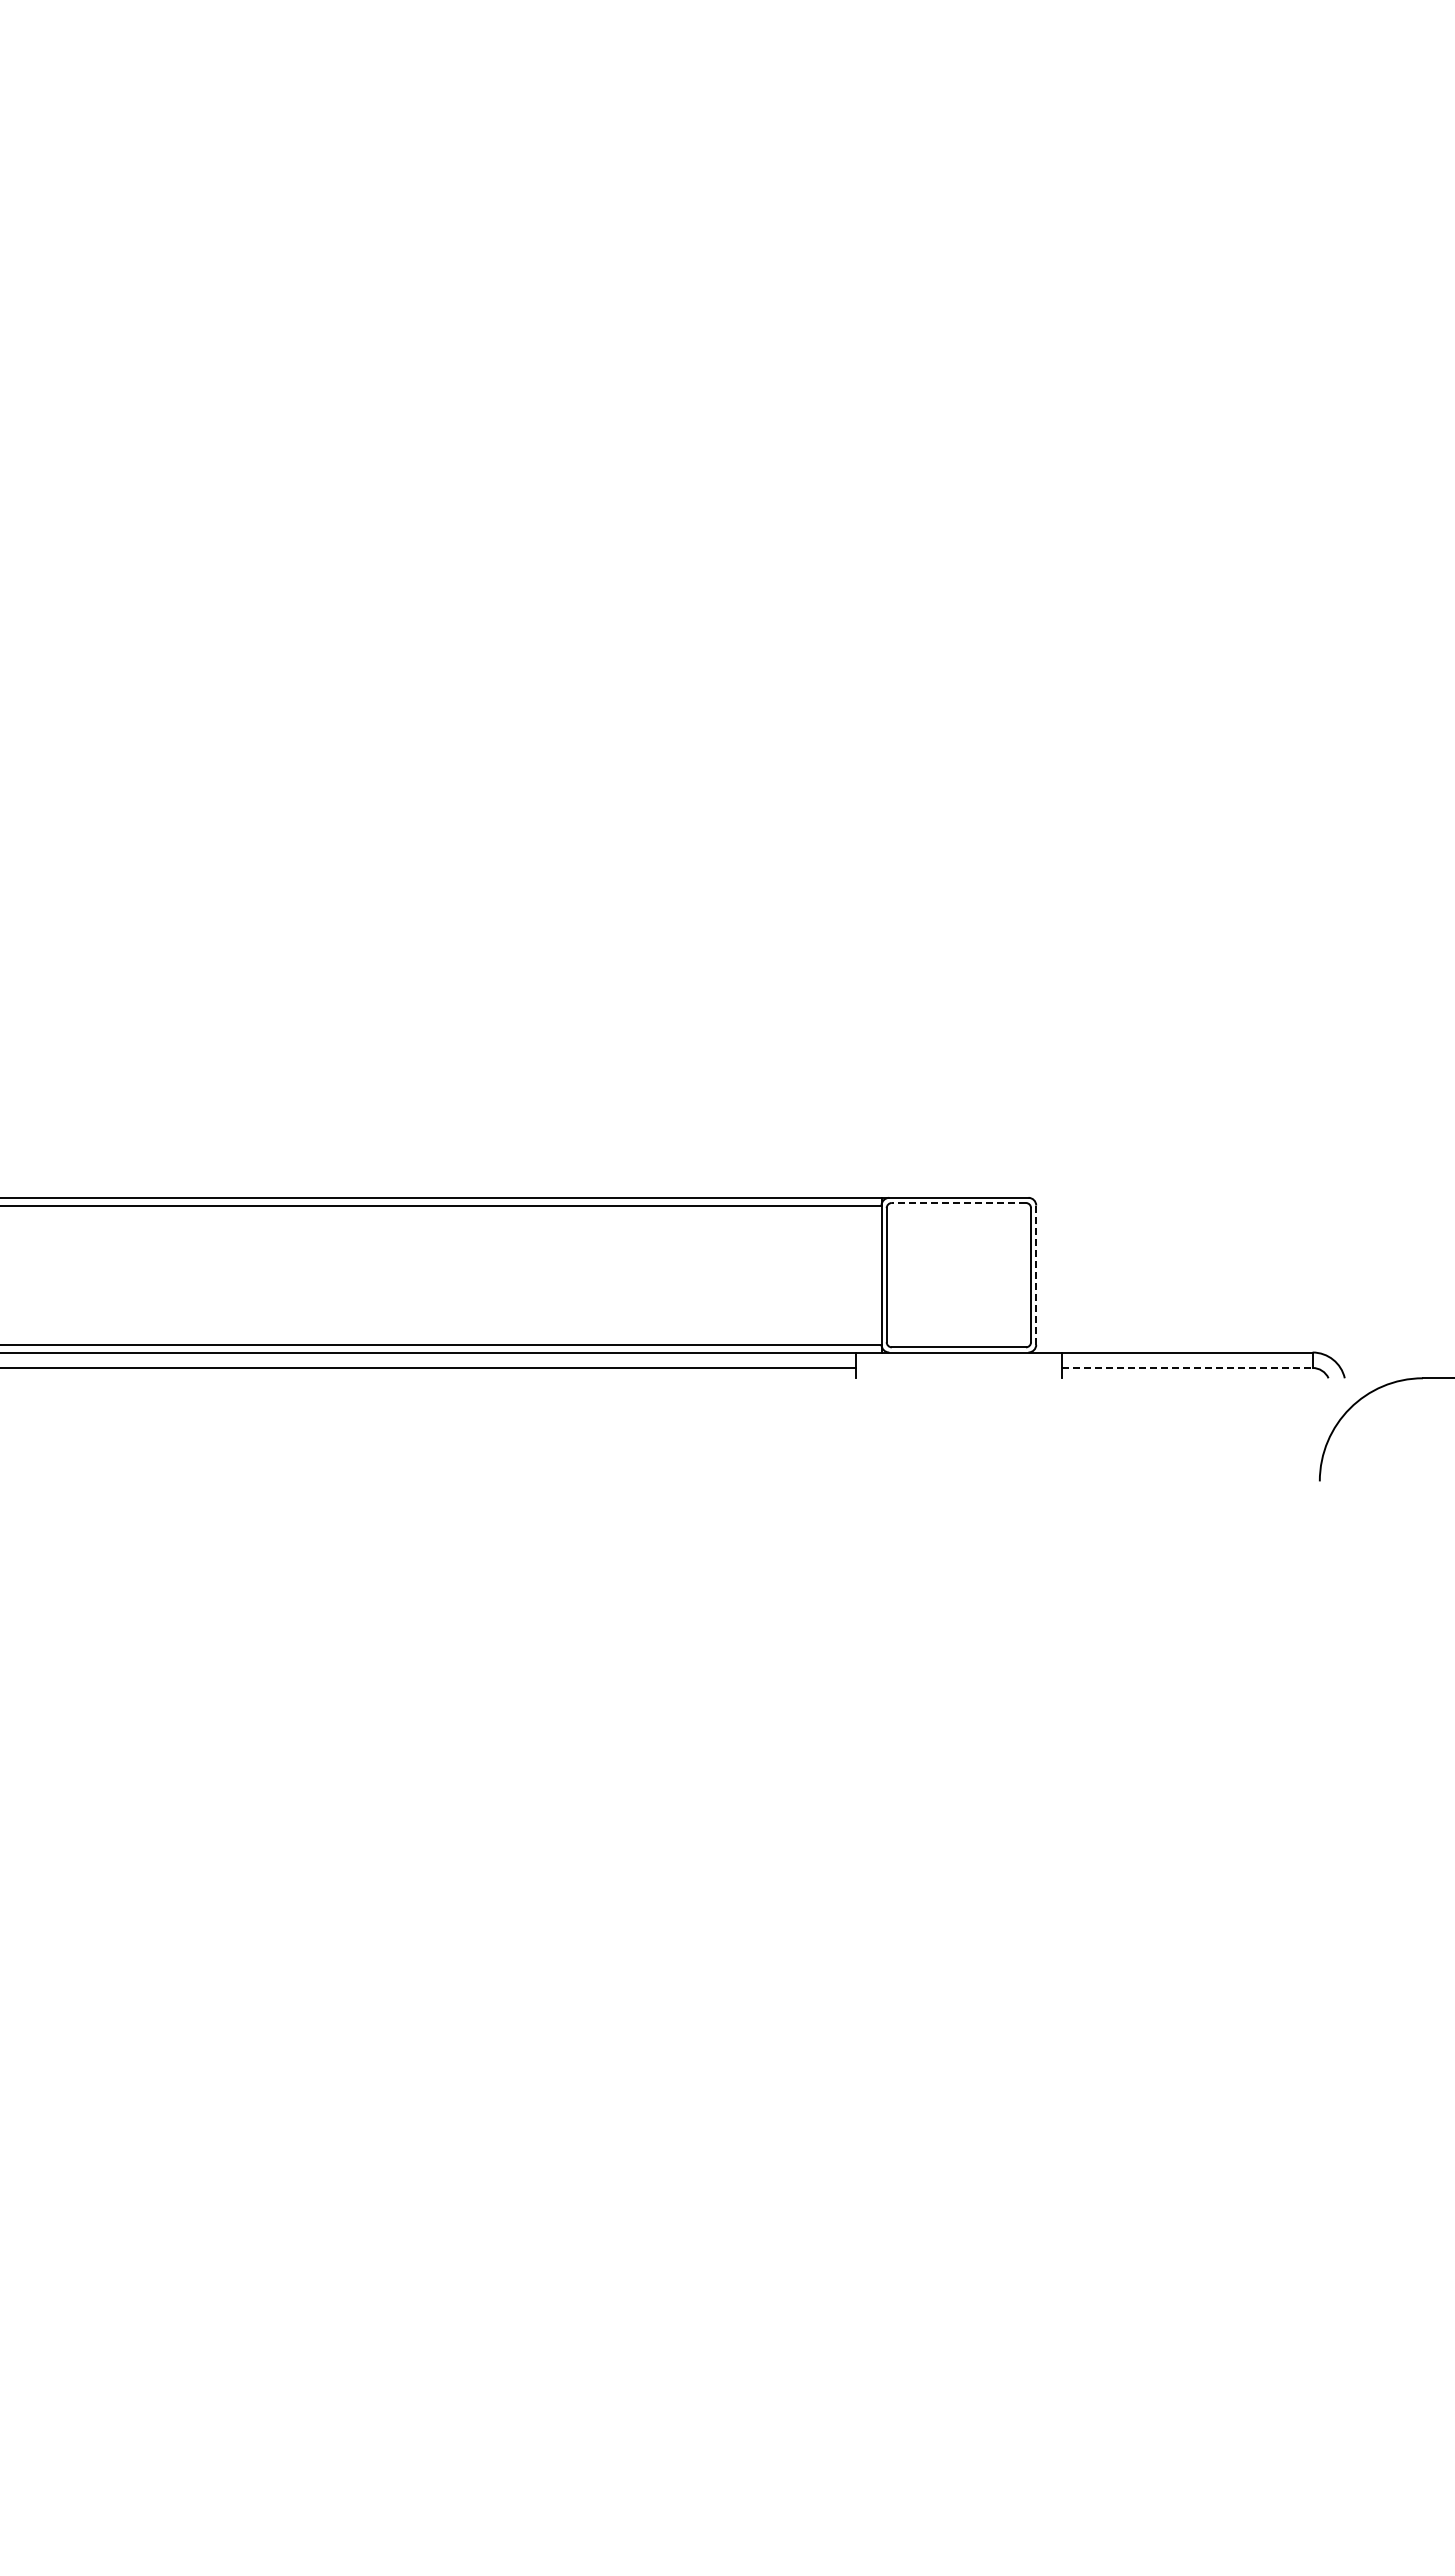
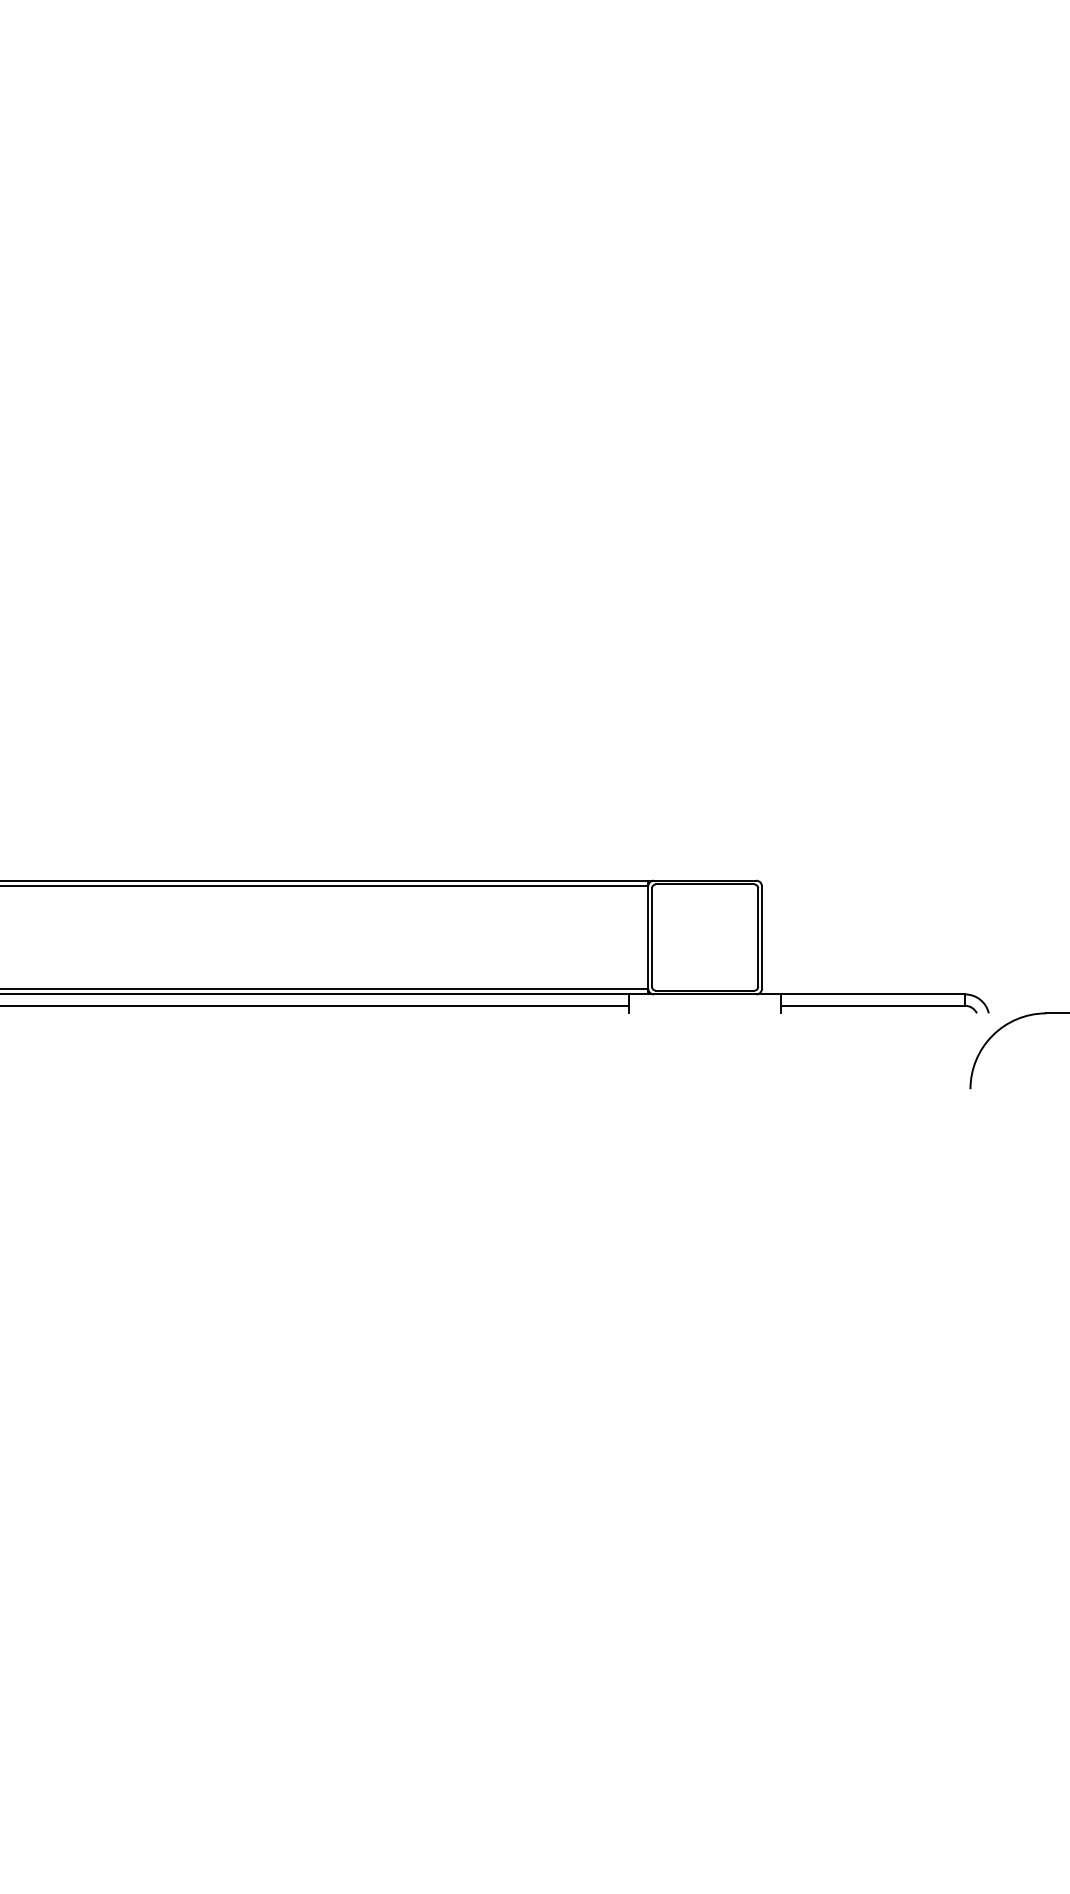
line: (958, 1202) -> (704, 884), dashed -> solid
line: (1036, 1275) -> (762, 937), dashed -> solid
line: (1187, 1367) -> (873, 1005), dashed -> solid

